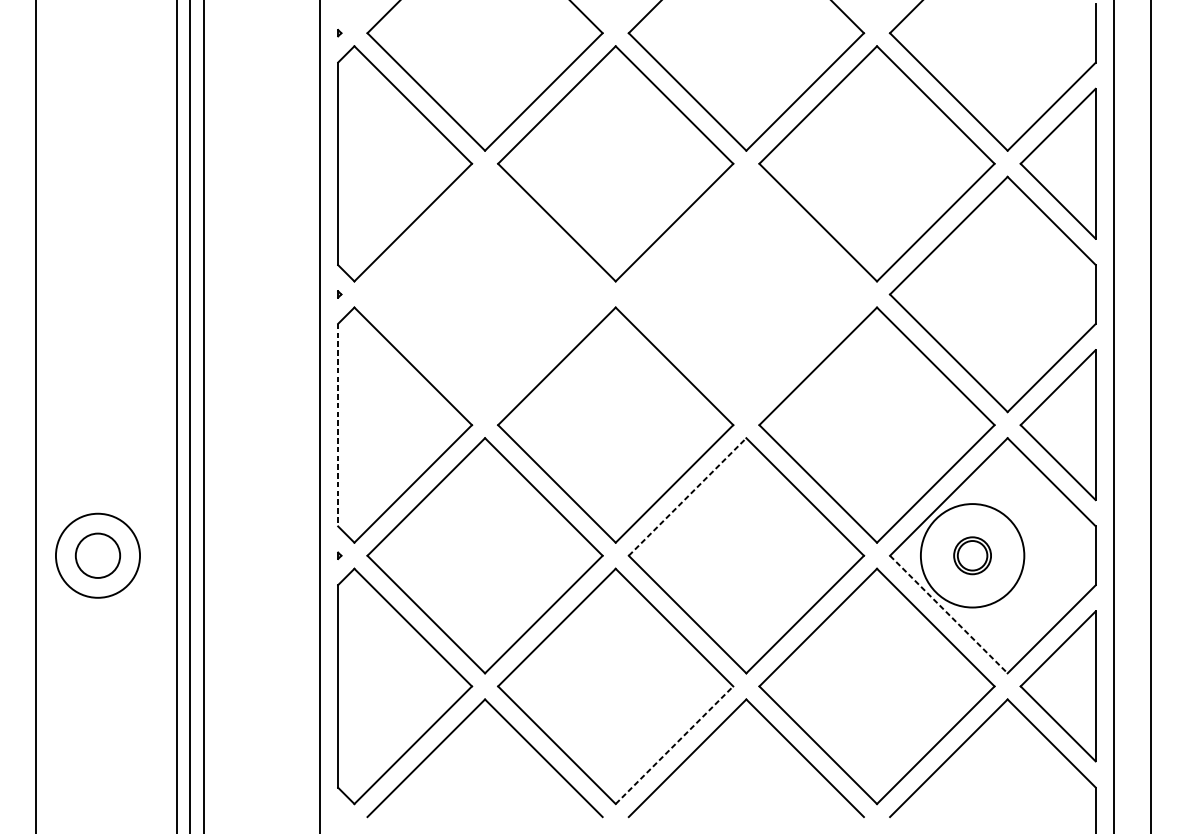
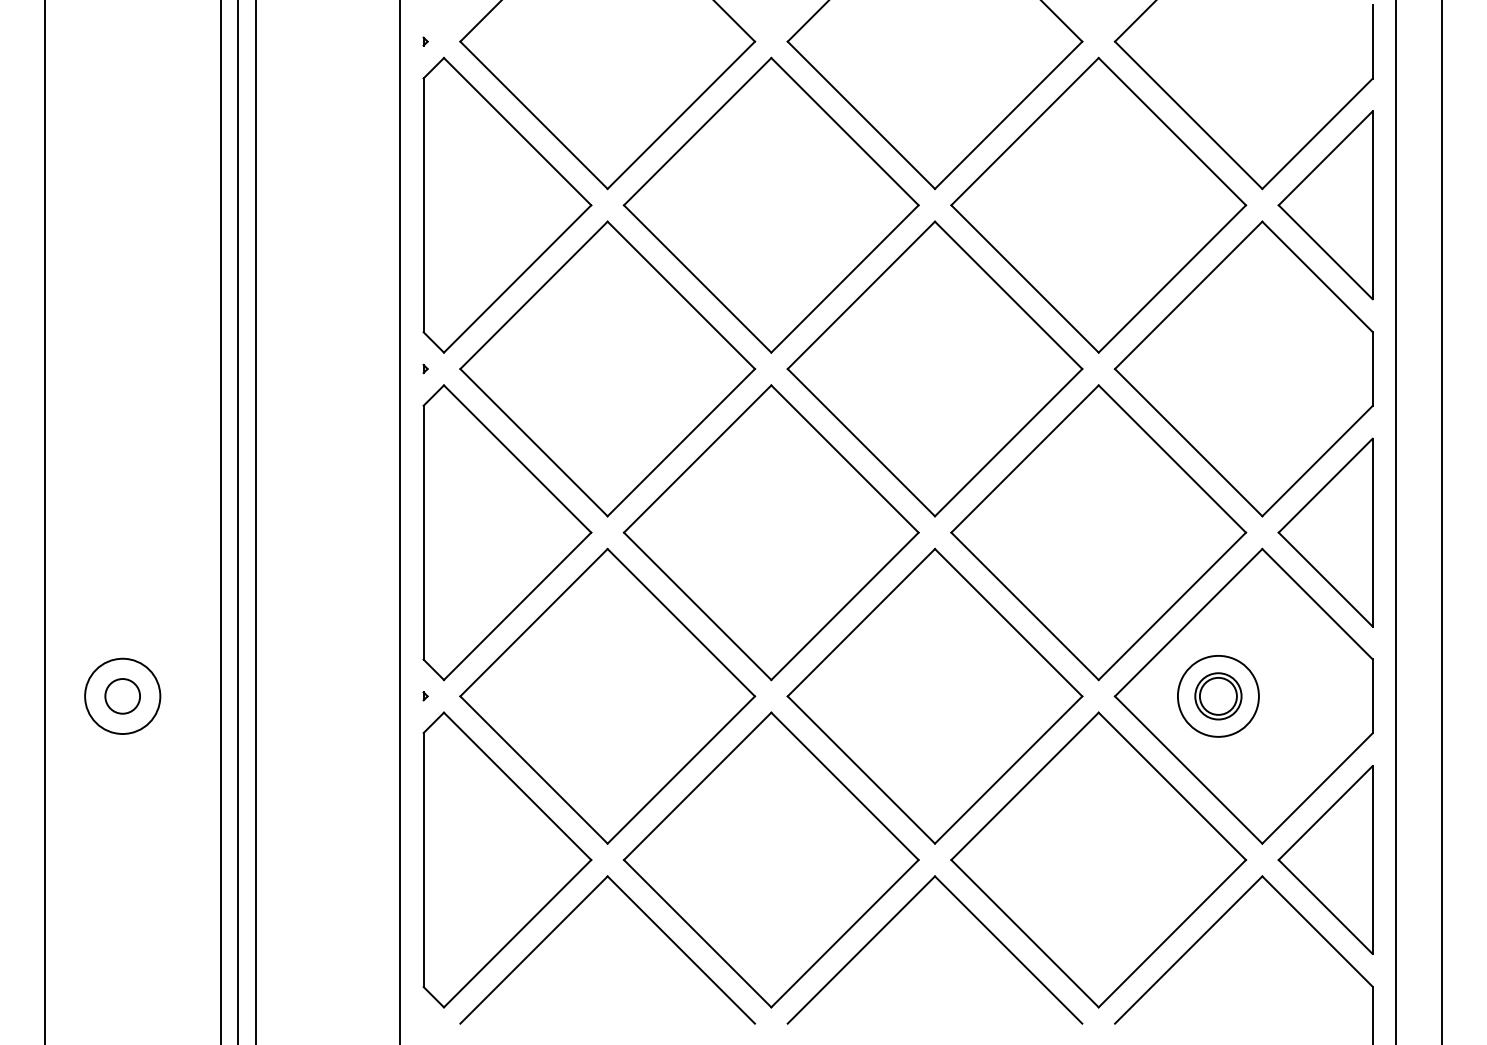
part: (484, 294) -> (607, 368), added
part: (745, 294) -> (934, 368), added
line: (338, 424) -> (423, 532), dashed -> solid
line: (687, 496) -> (861, 622), dashed -> solid
circle: (97, 555) -> (122, 695), size x0.71
circle: (97, 555) -> (122, 696), size x0.62
circle: (971, 555) -> (1217, 695), size x0.62
line: (949, 614) -> (1189, 770), dashed -> solid
line: (674, 745) -> (845, 933), dashed -> solid

